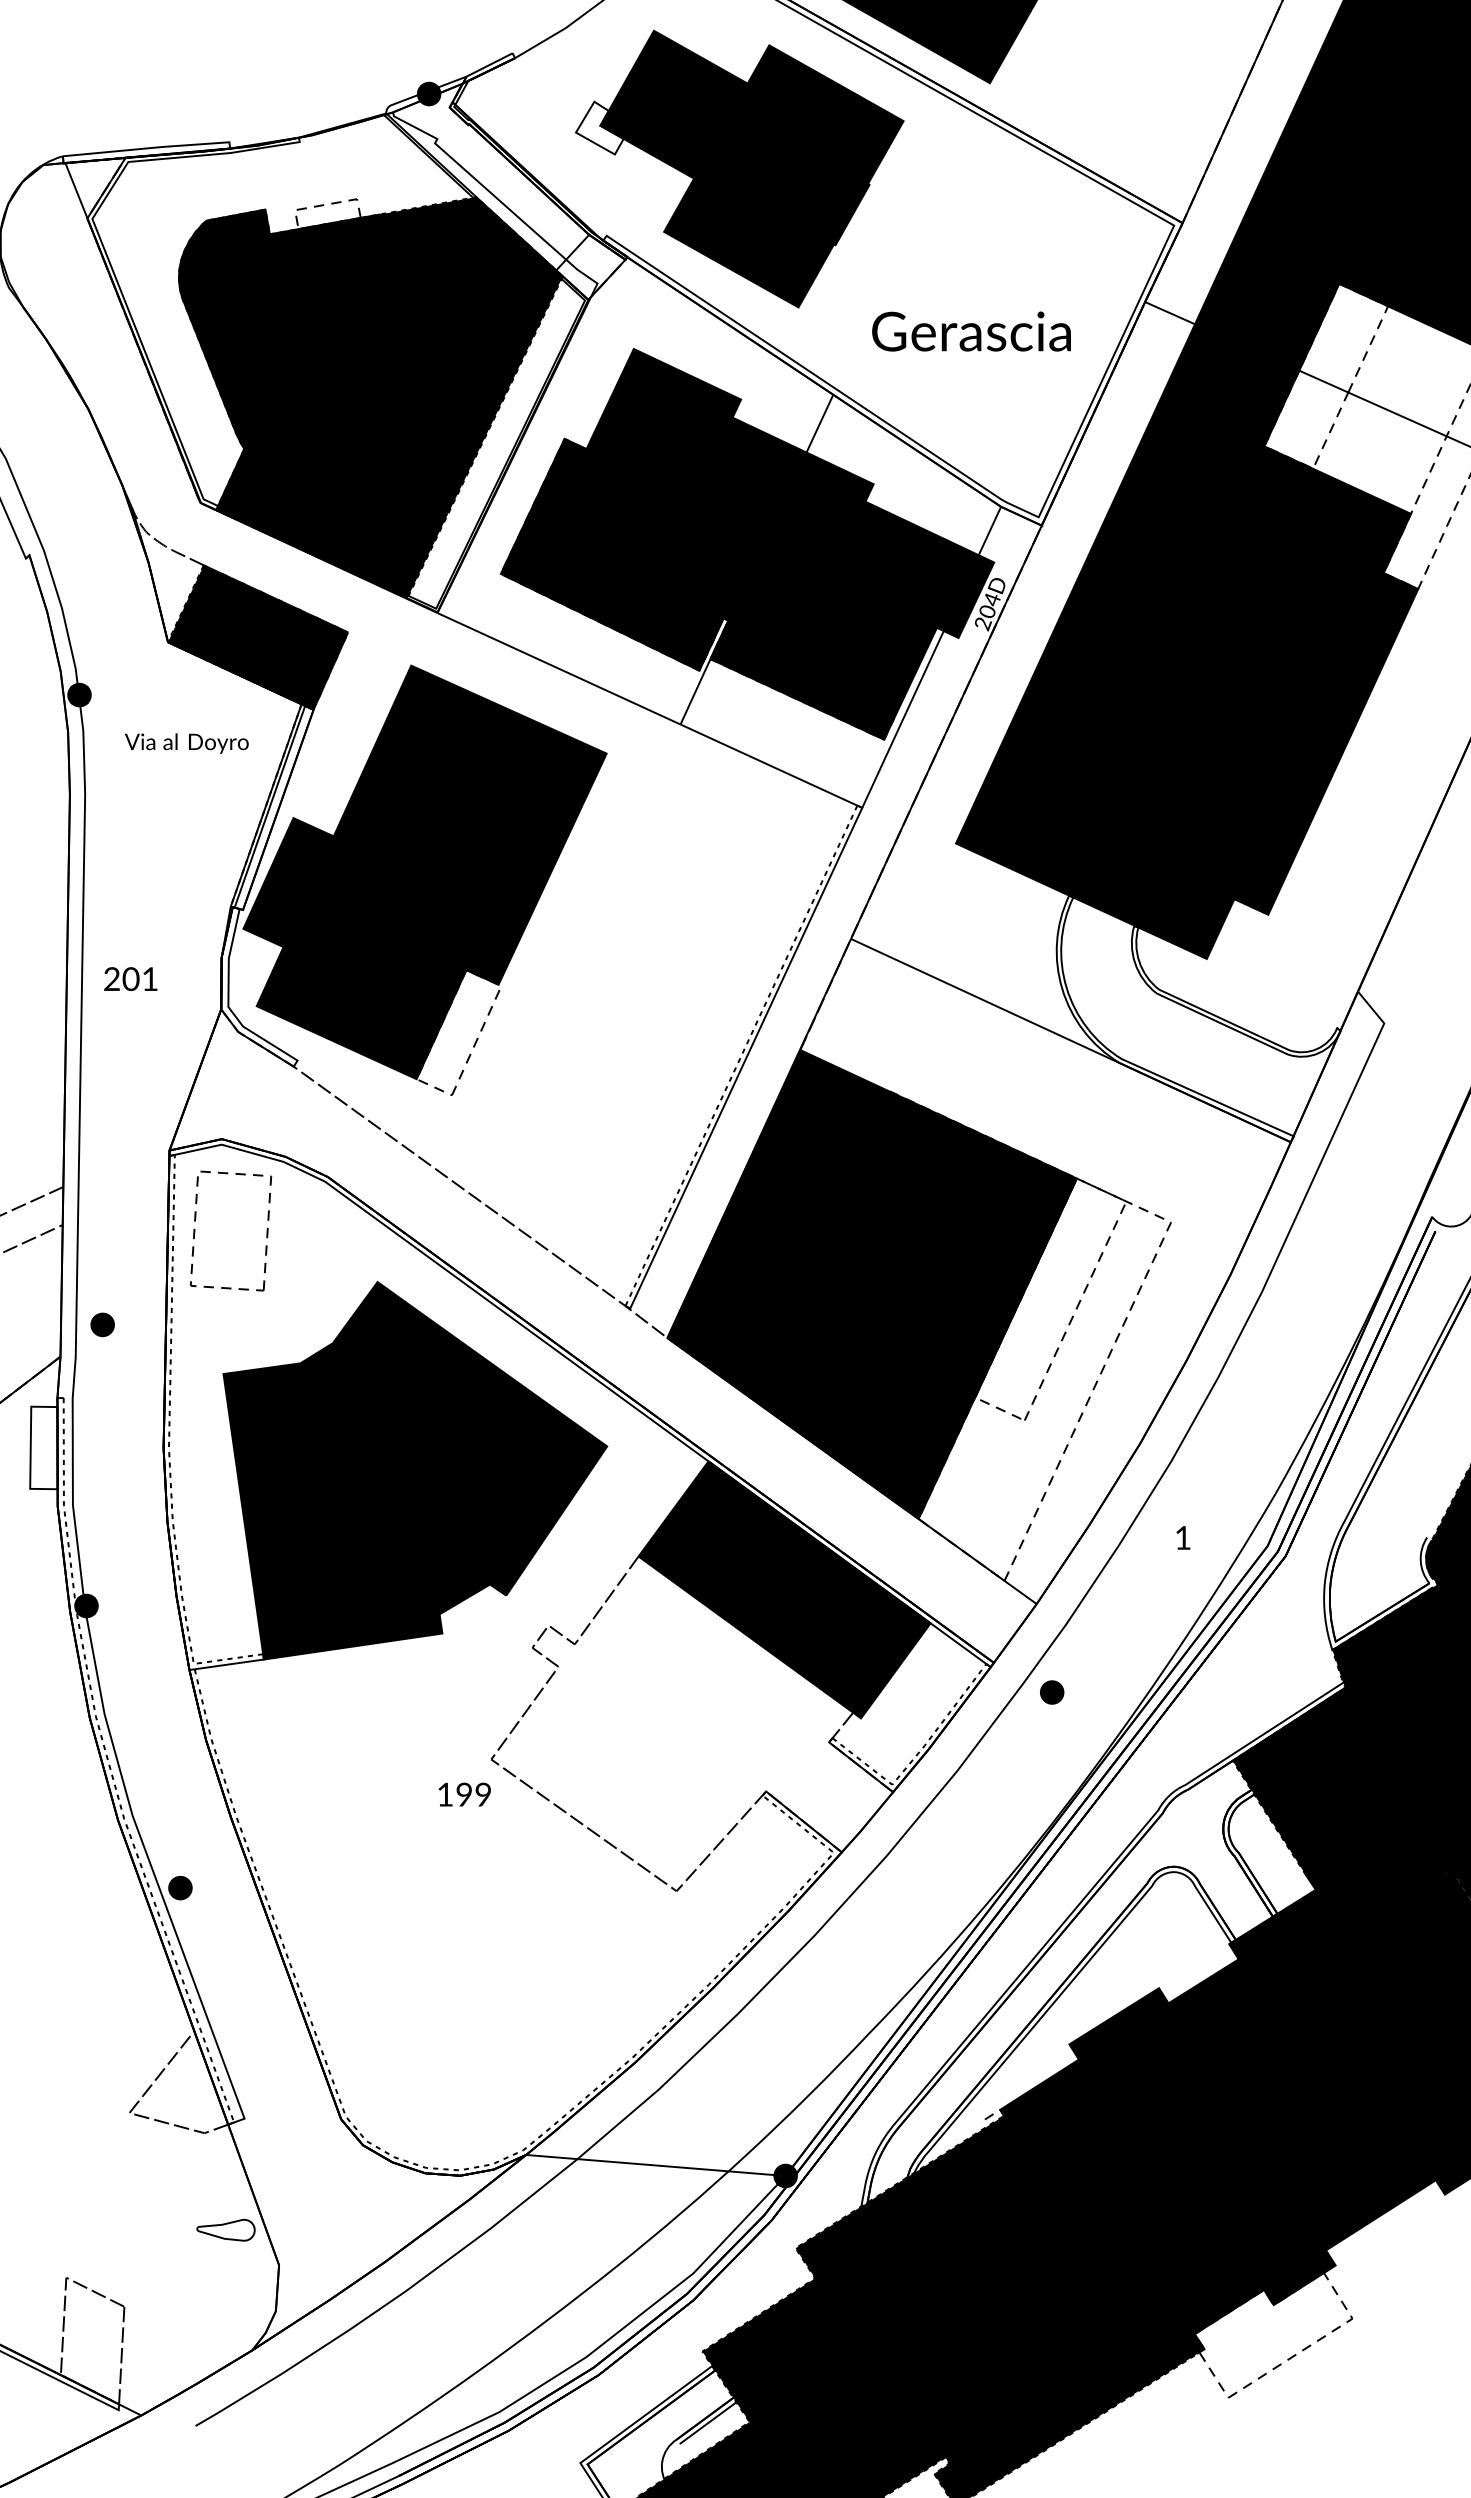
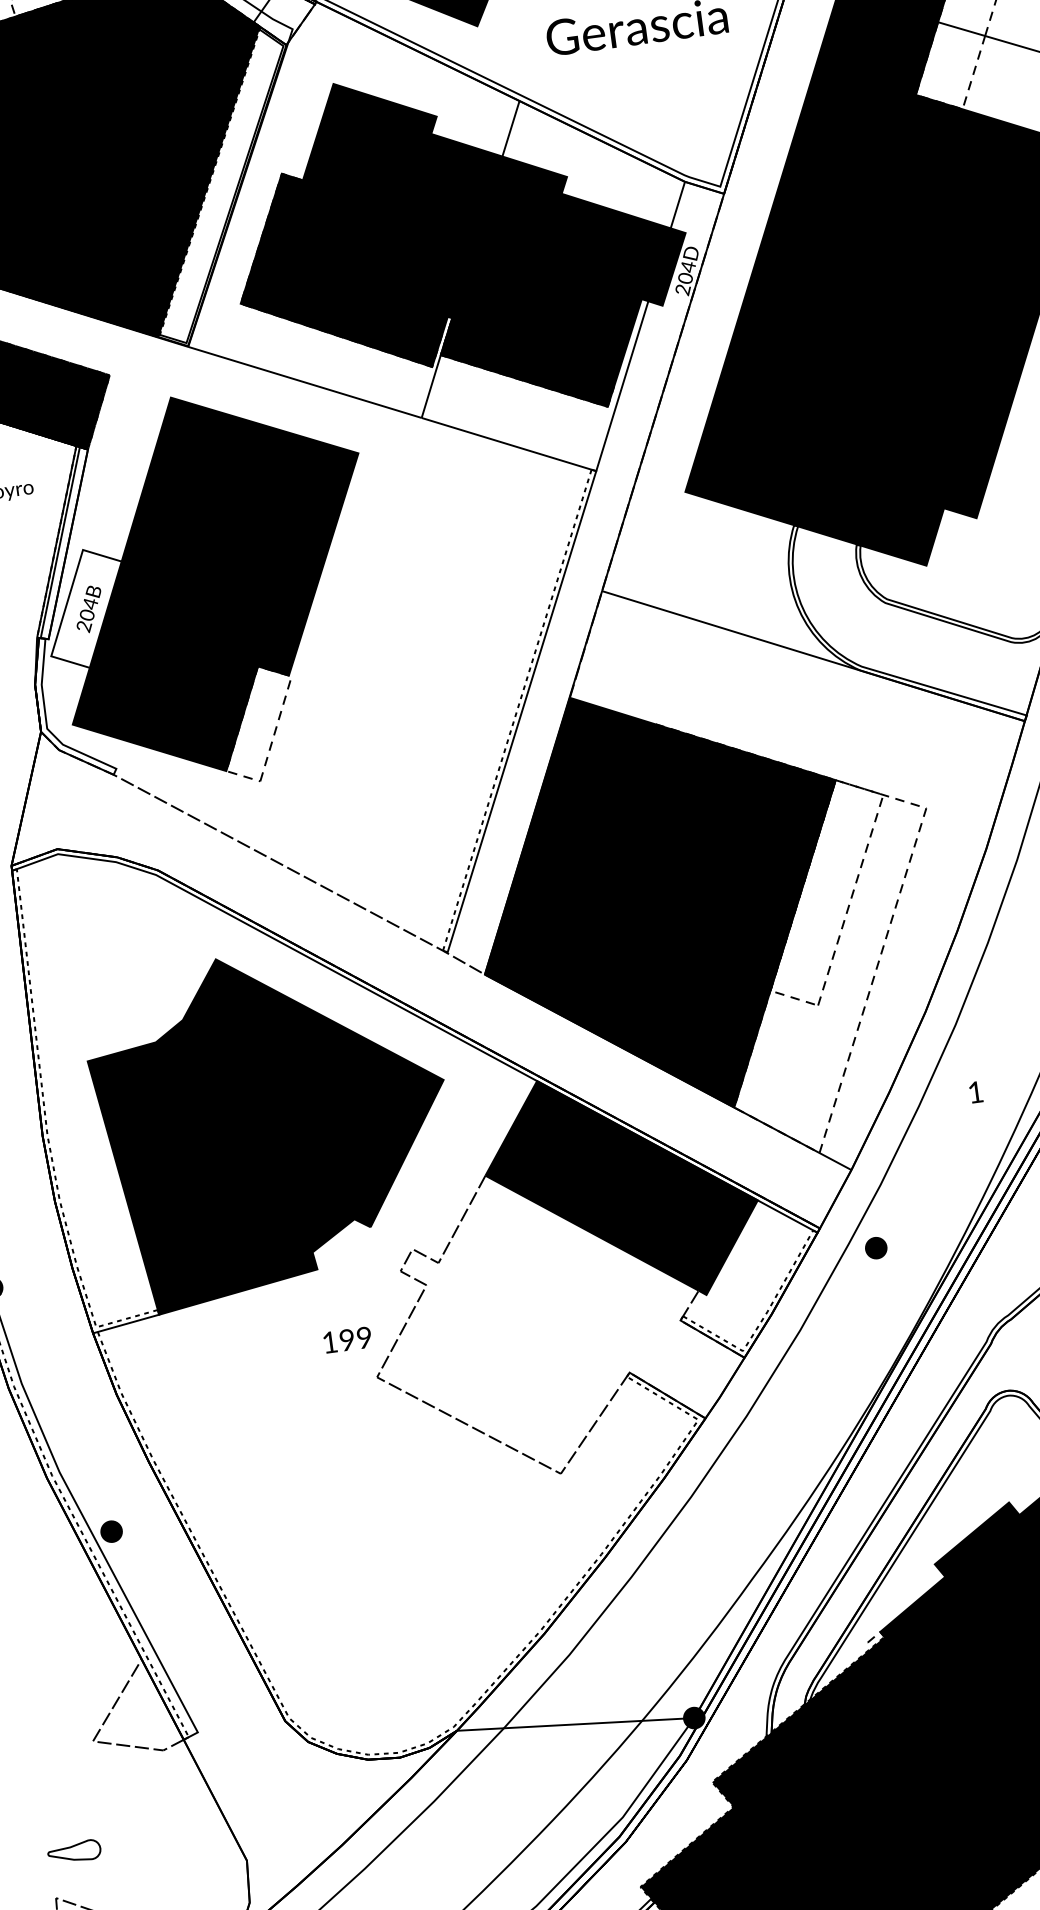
fill: (288, 882) -> (86, 608), removed
part: (195, 1230) -> (44, 935), removed
text: (464, 1794) -> (347, 1339), moved
part: (225, 2229) -> (73, 1851), moved

